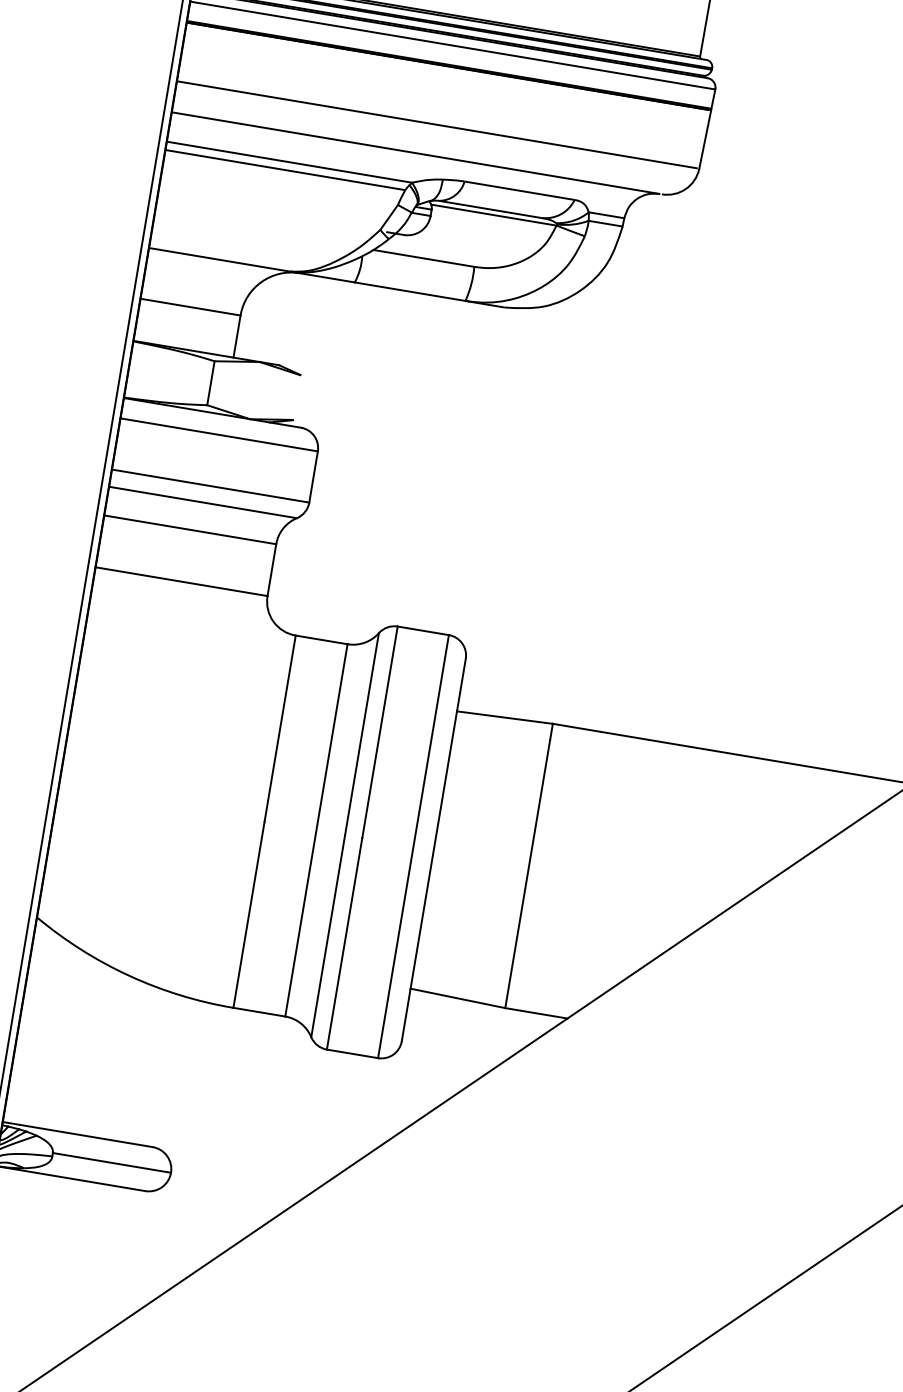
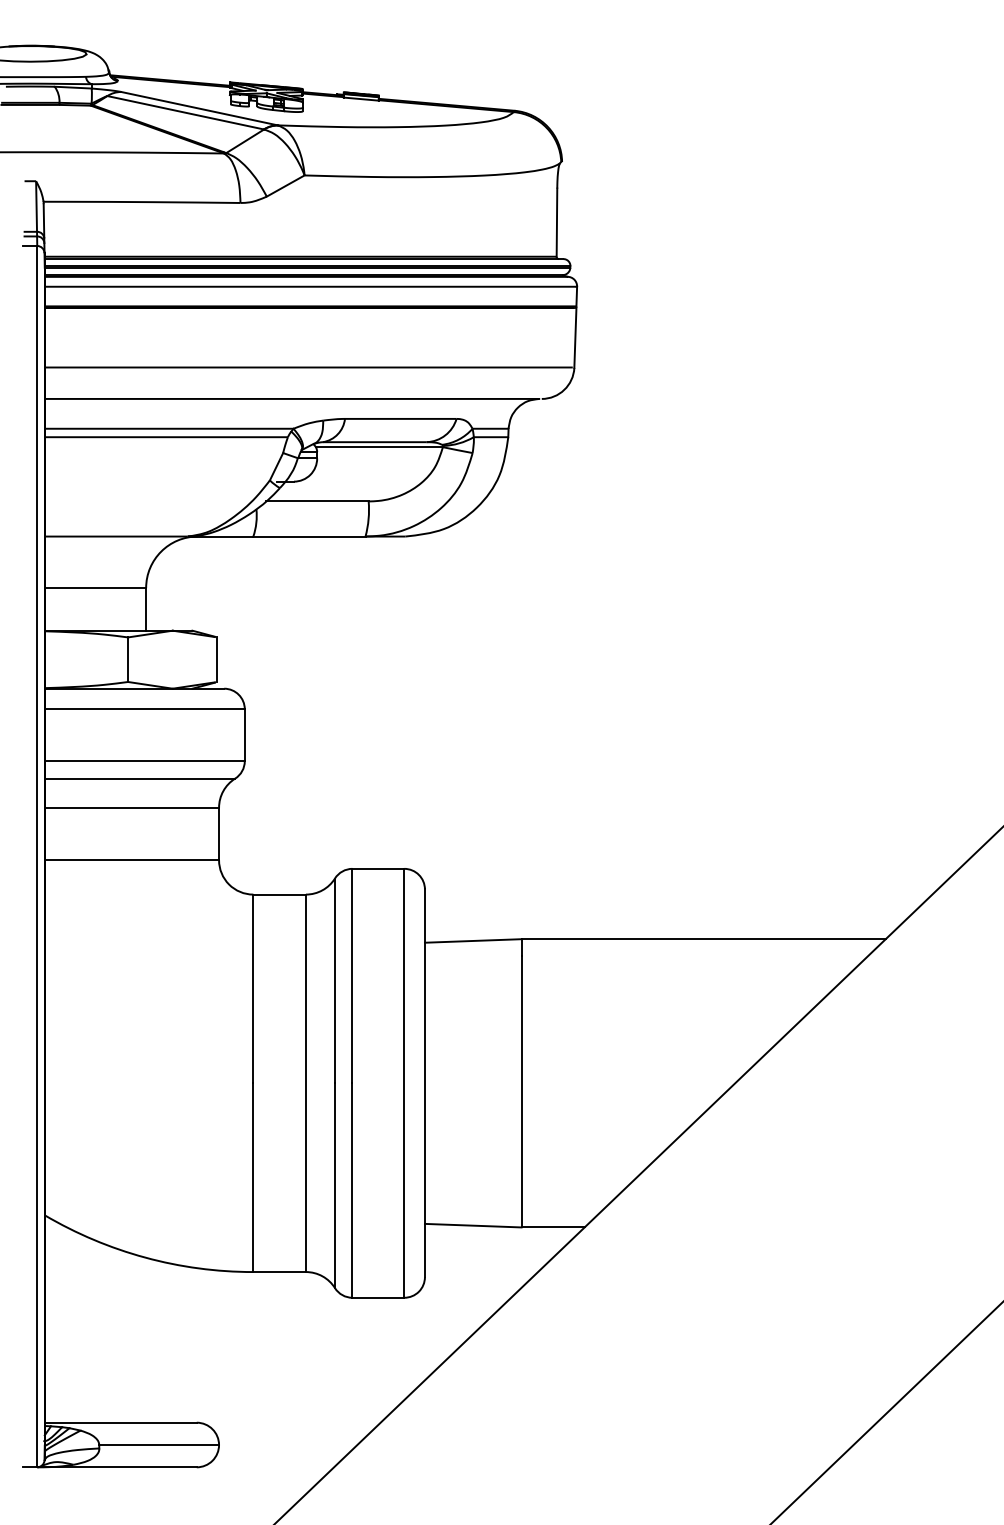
line: (299, 397) -> (217, 659), added

